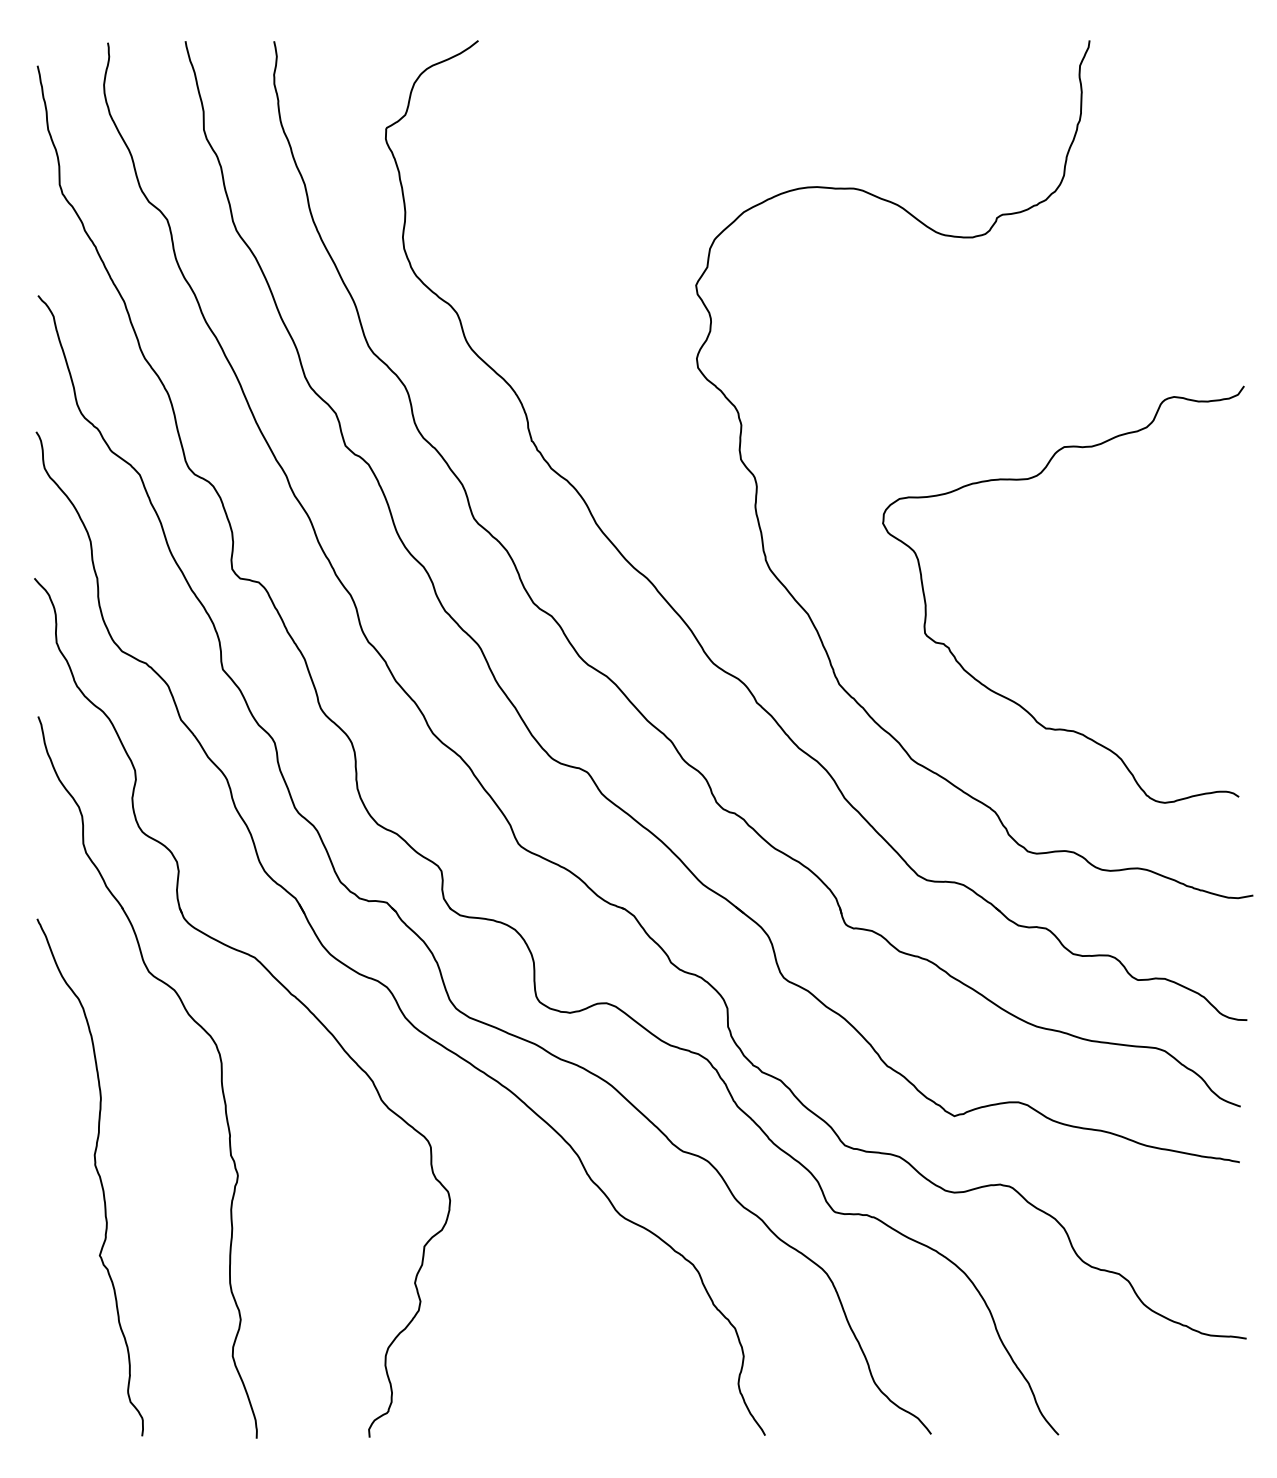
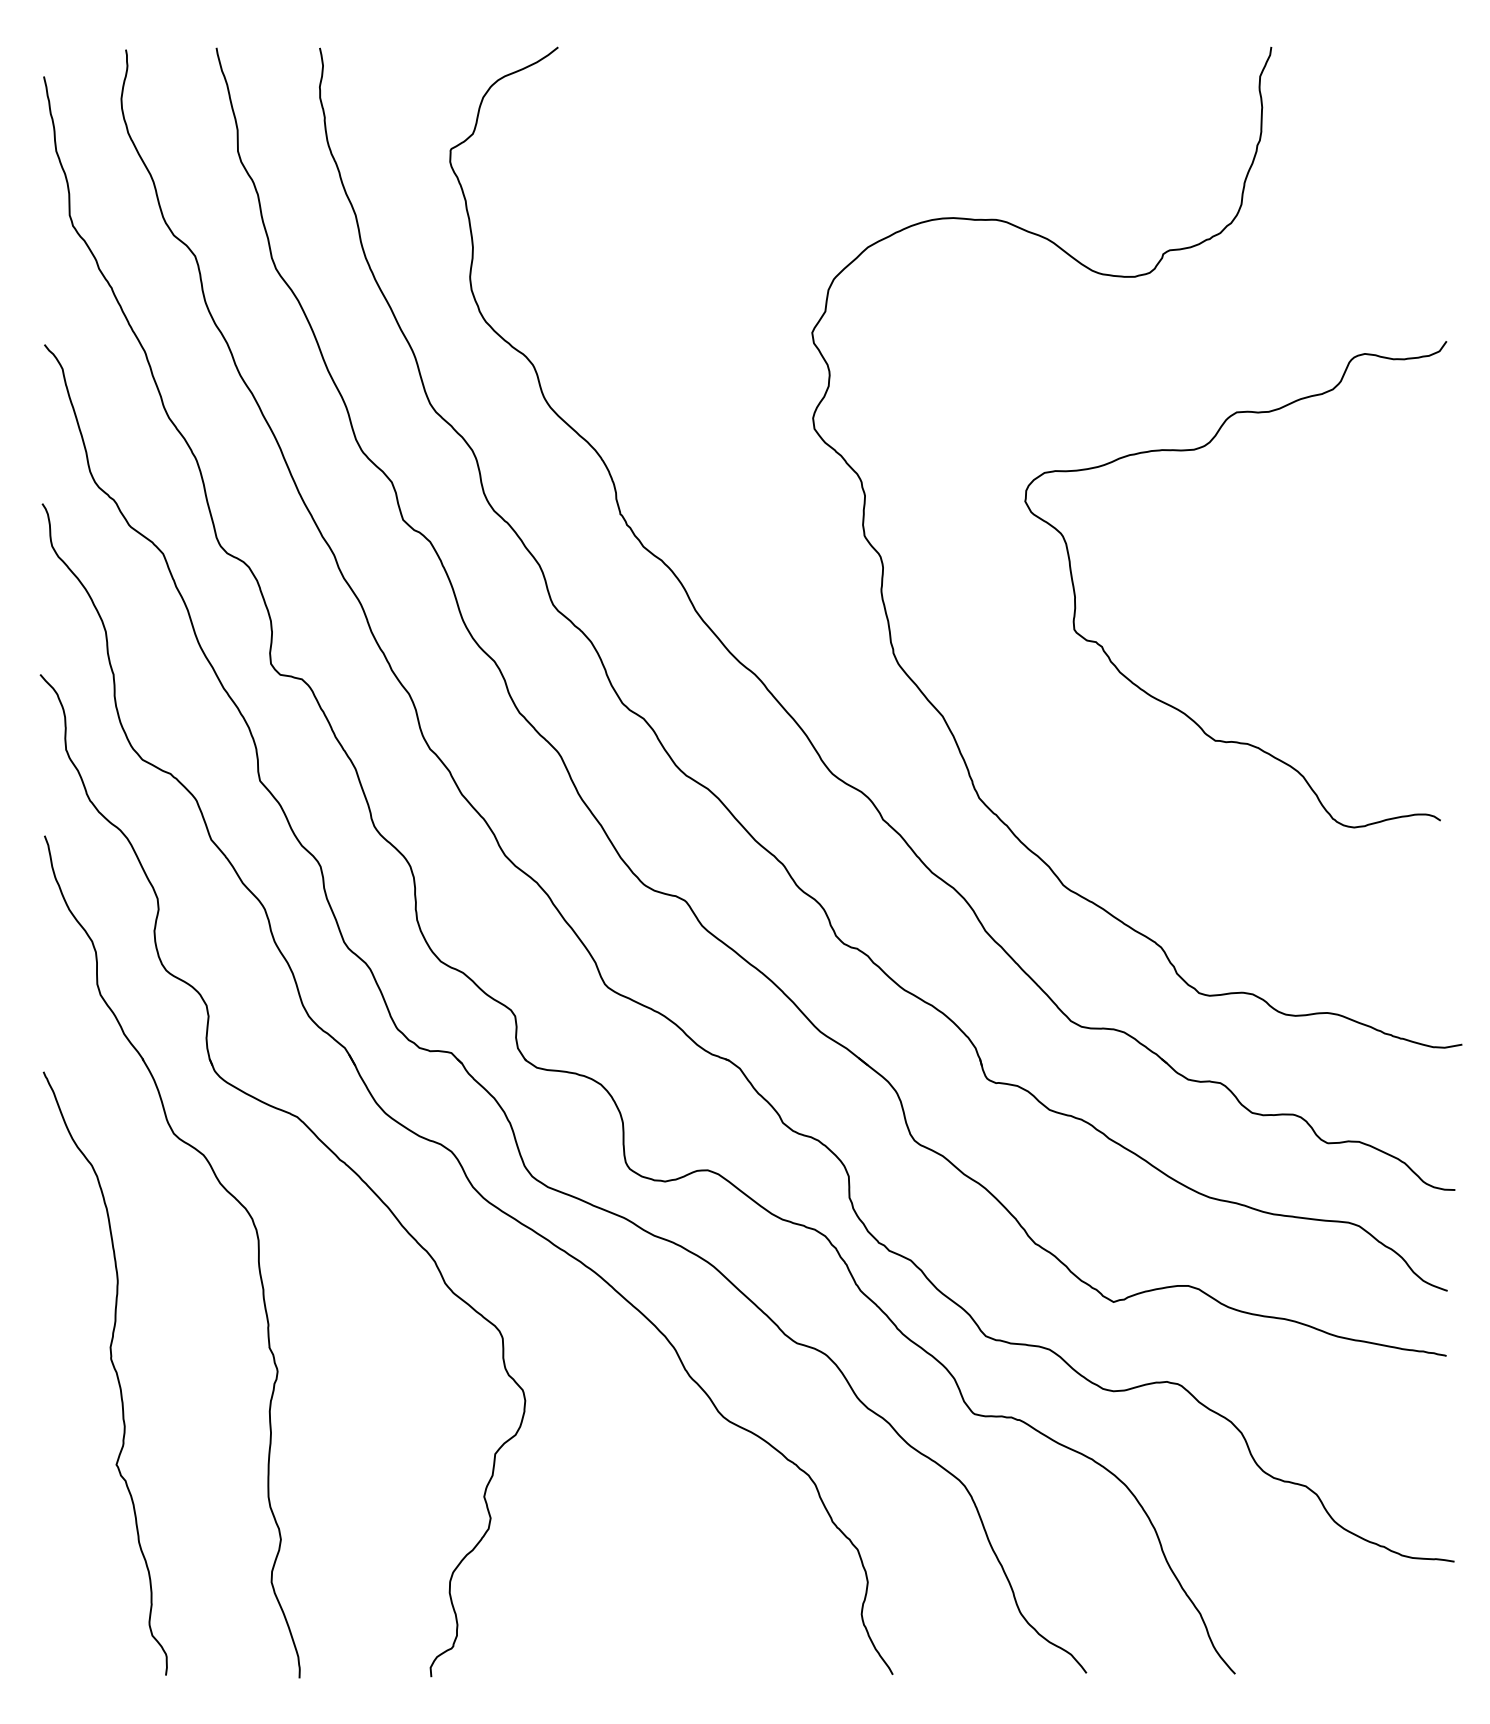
curve: (1010, 699) -> (1174, 706), moved

